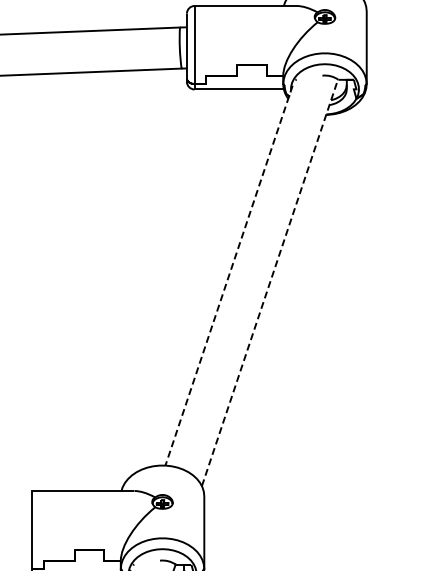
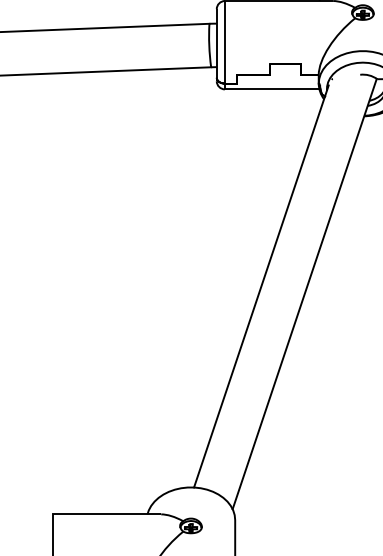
line: (228, 276) -> (260, 287), dashed -> solid
line: (270, 282) -> (305, 293), dashed -> solid

